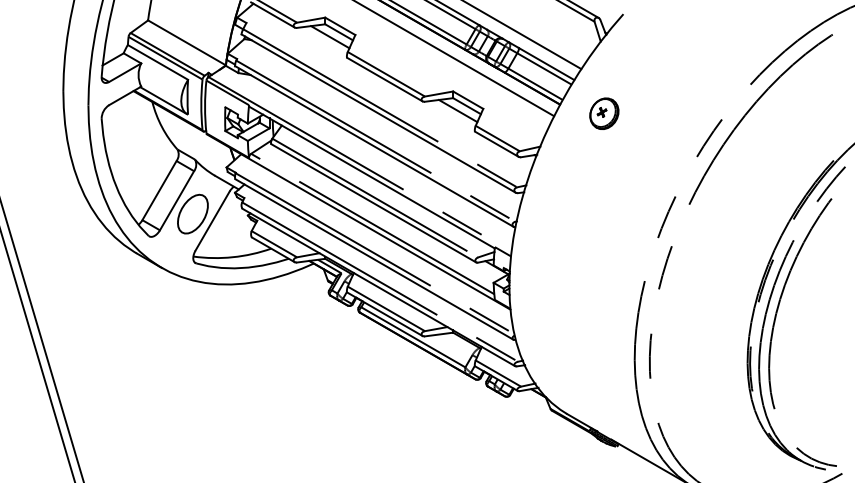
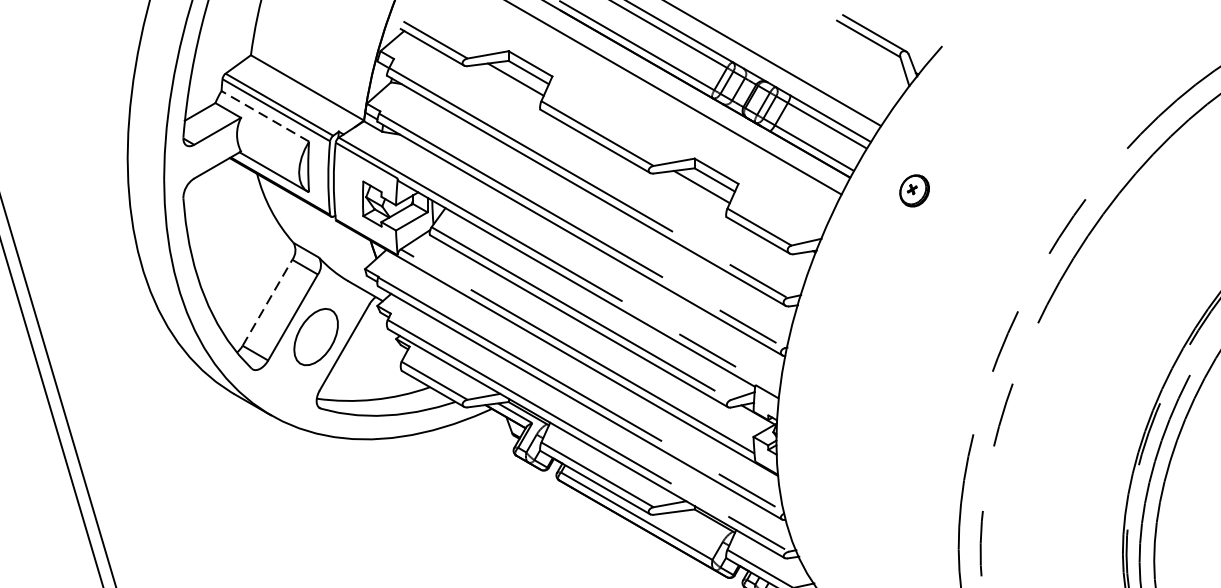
line: (158, 62) -> (266, 116), solid -> dashed
part: (604, 113) -> (914, 190), size x0.7
line: (159, 190) -> (267, 302), solid -> dashed

